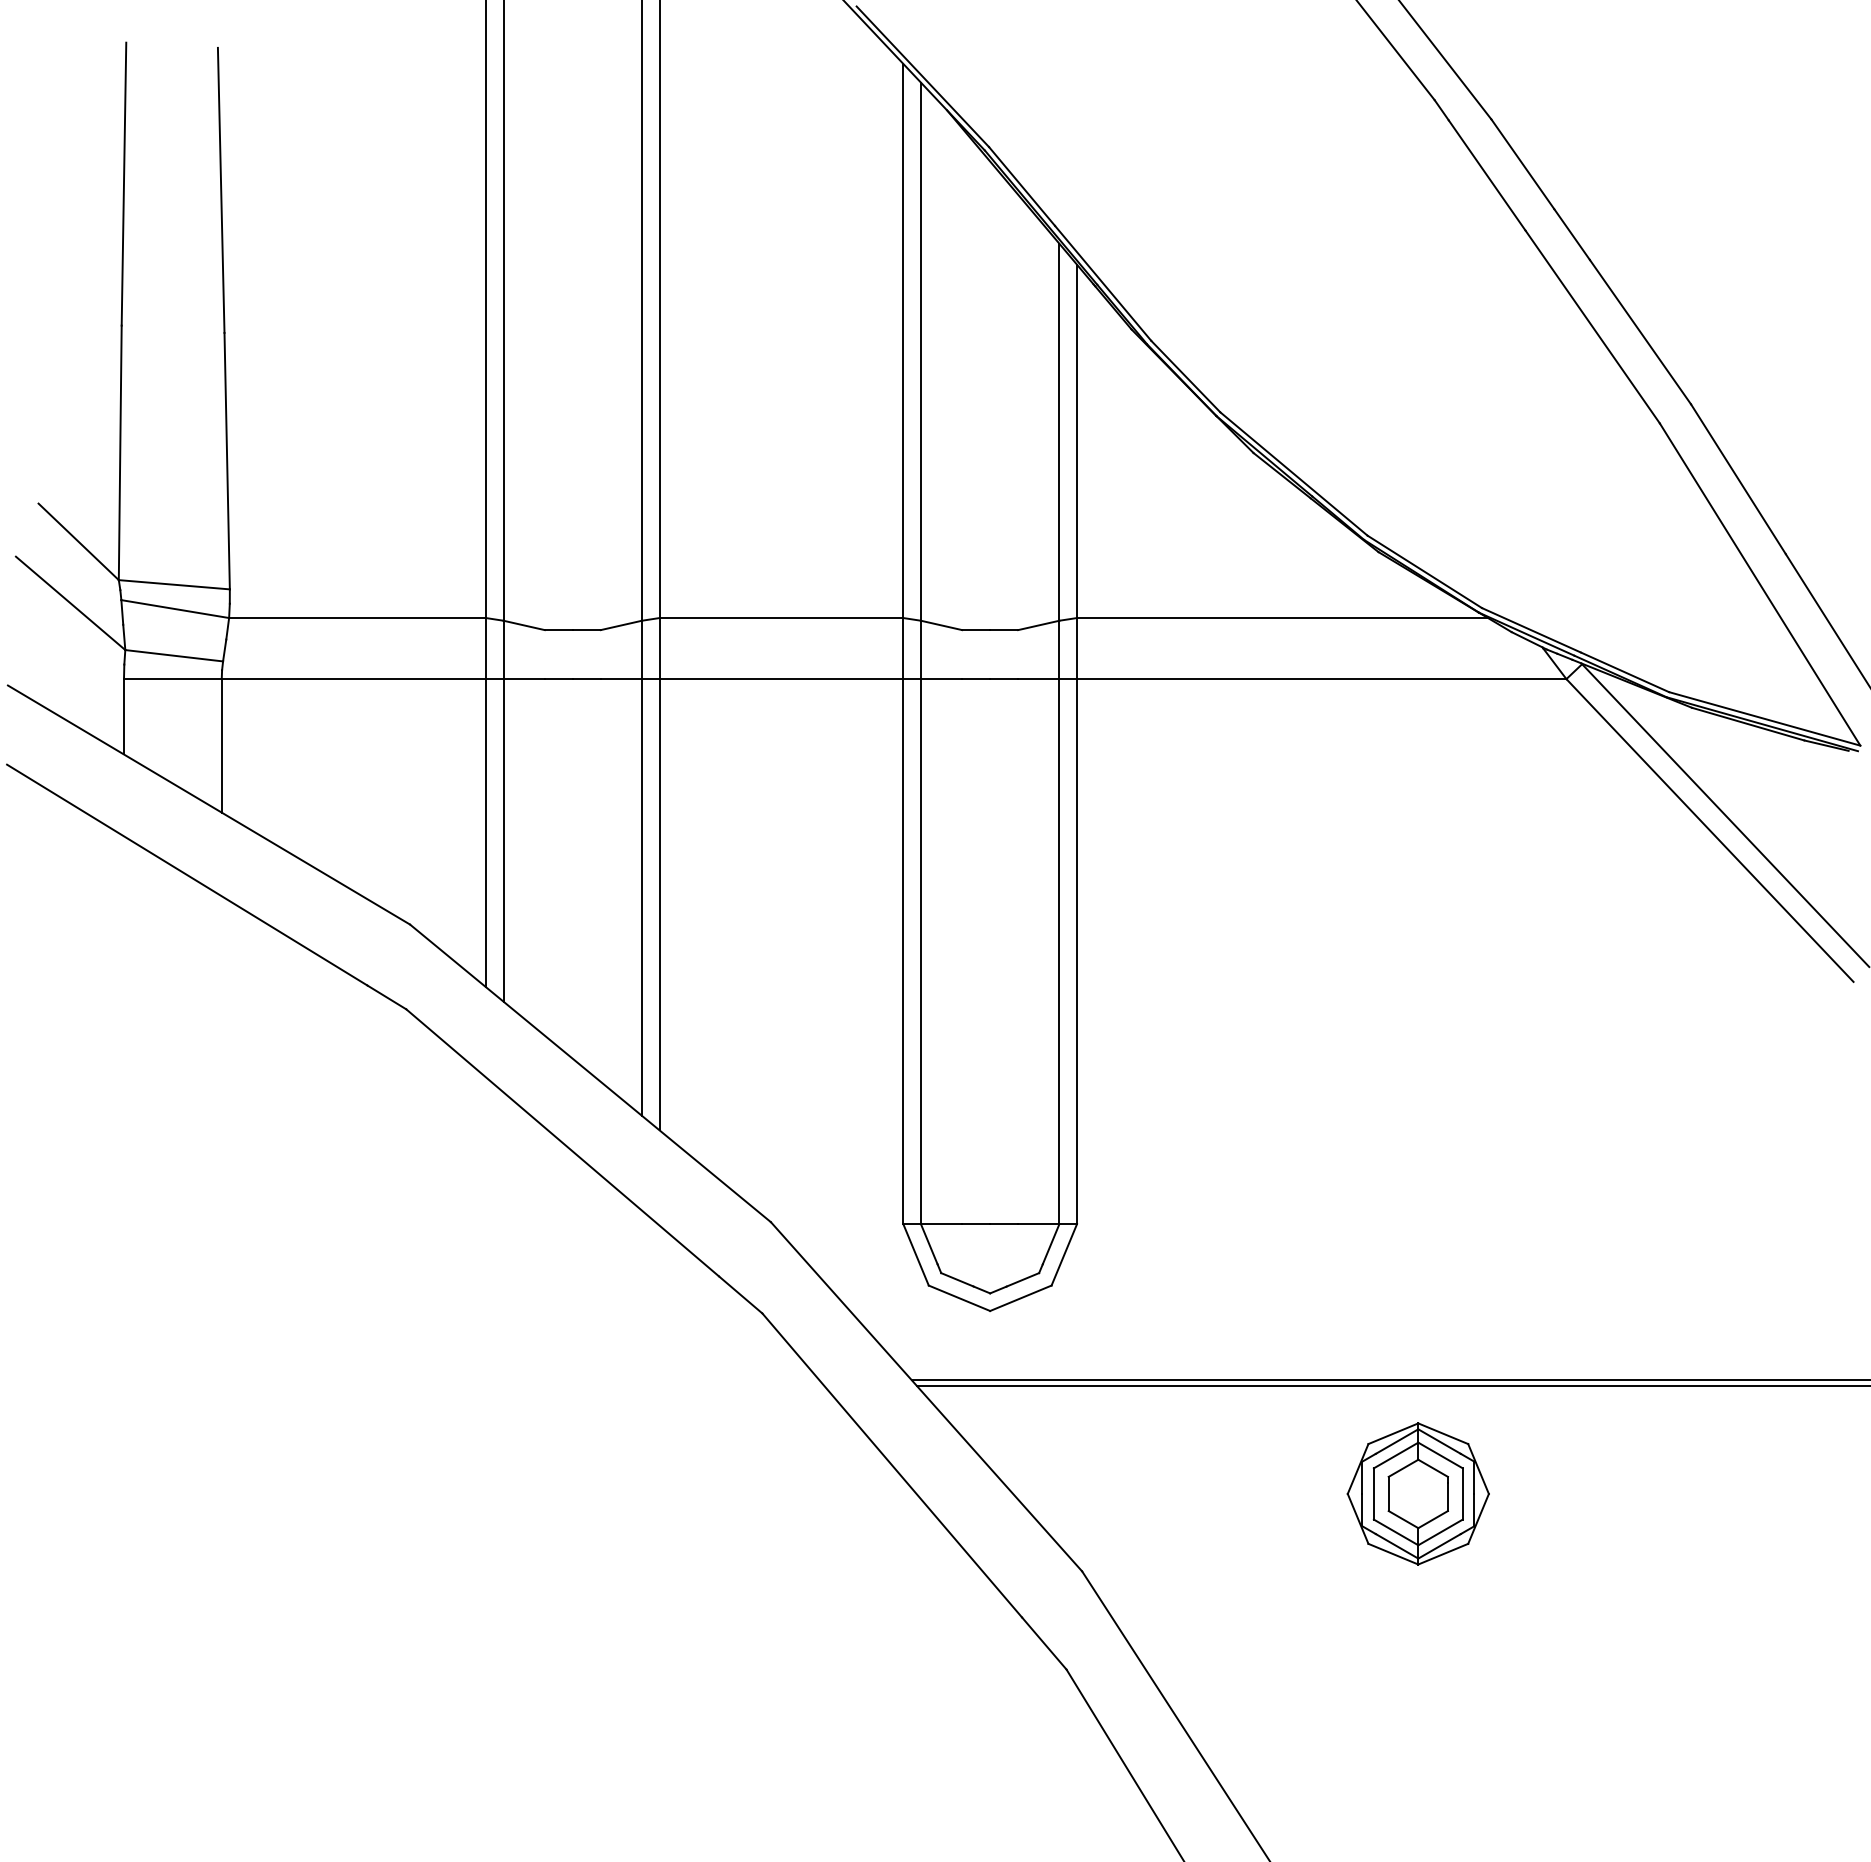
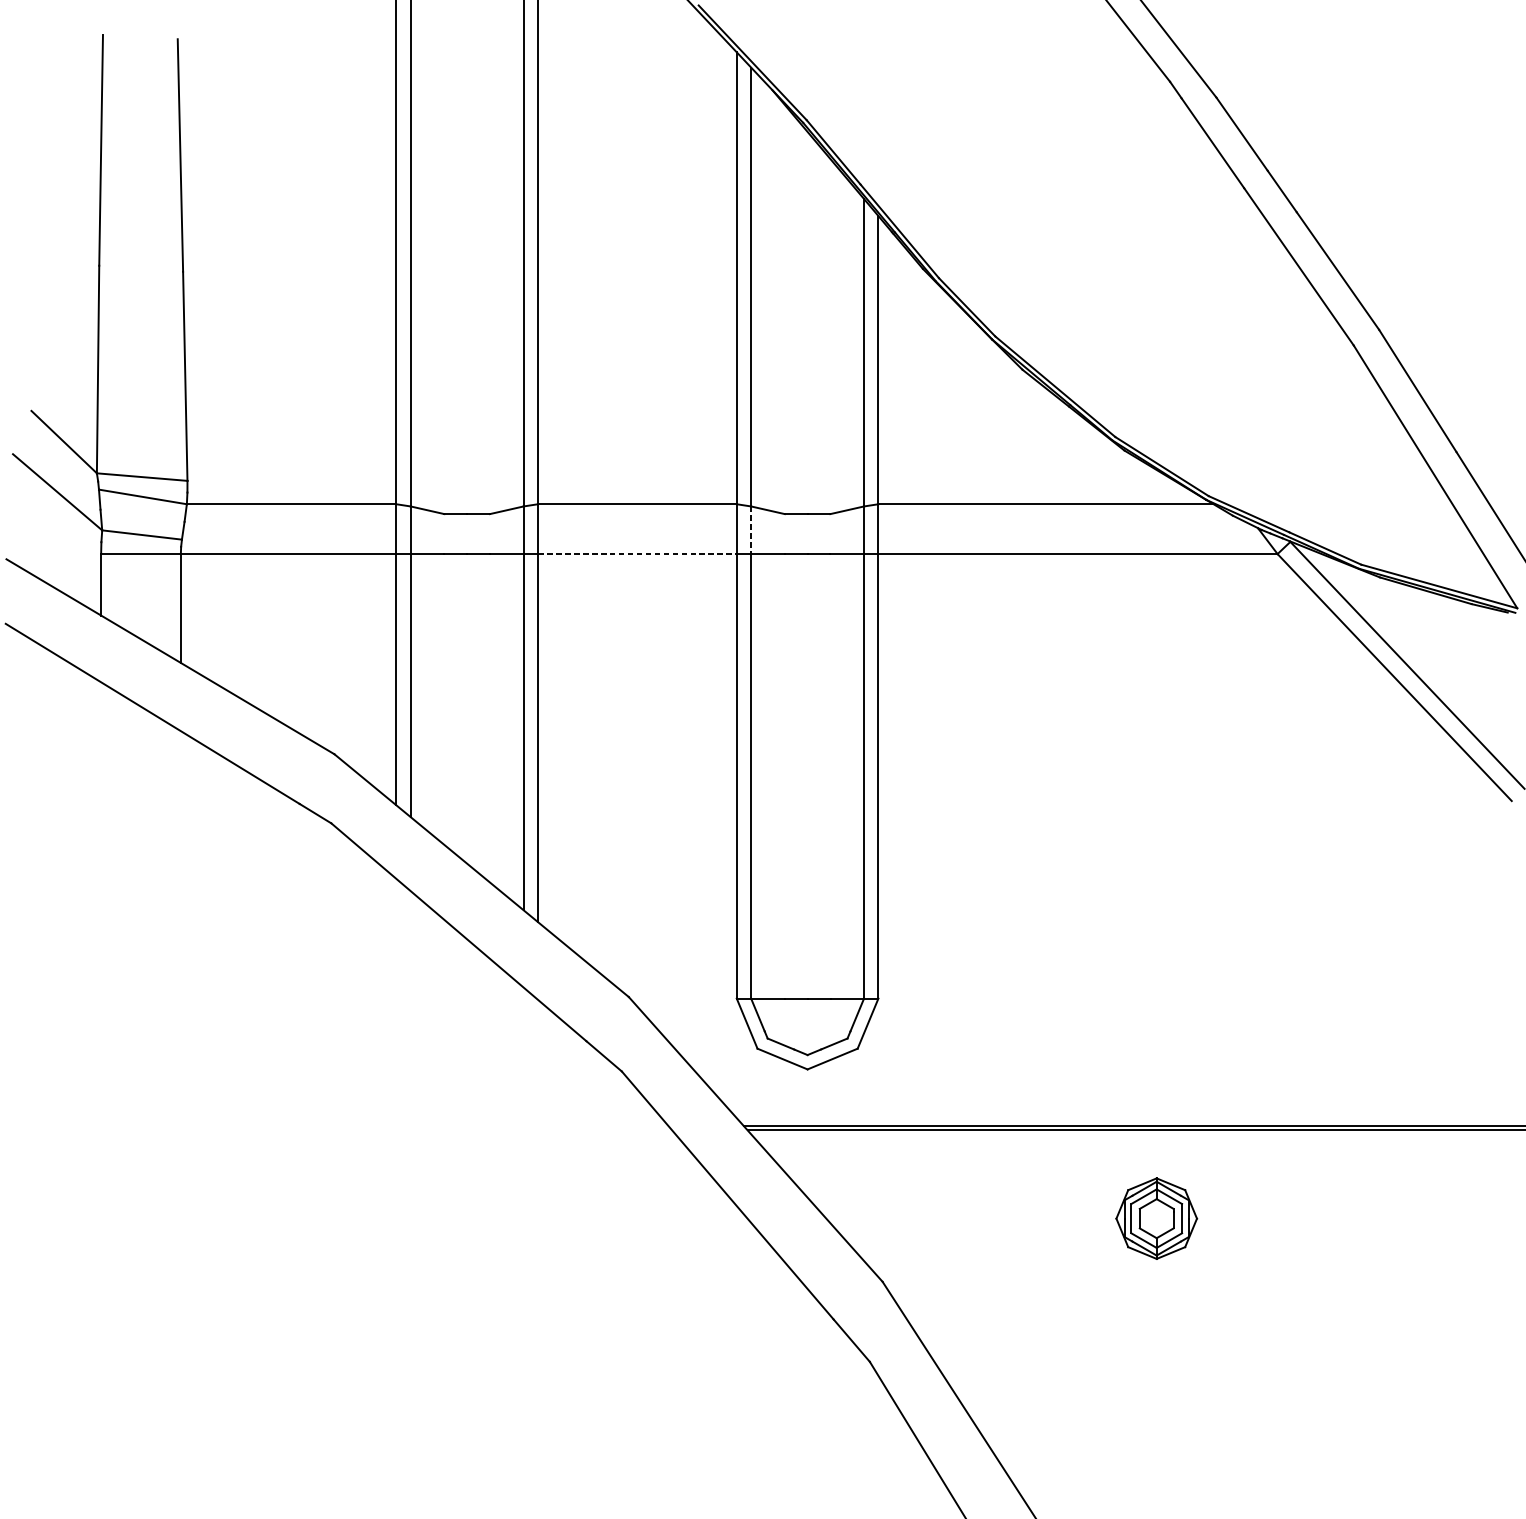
line: (920, 650) -> (750, 530), solid -> dashed
line: (781, 679) -> (637, 554), solid -> dashed
part: (1417, 1493) -> (1156, 1218), size x0.7

